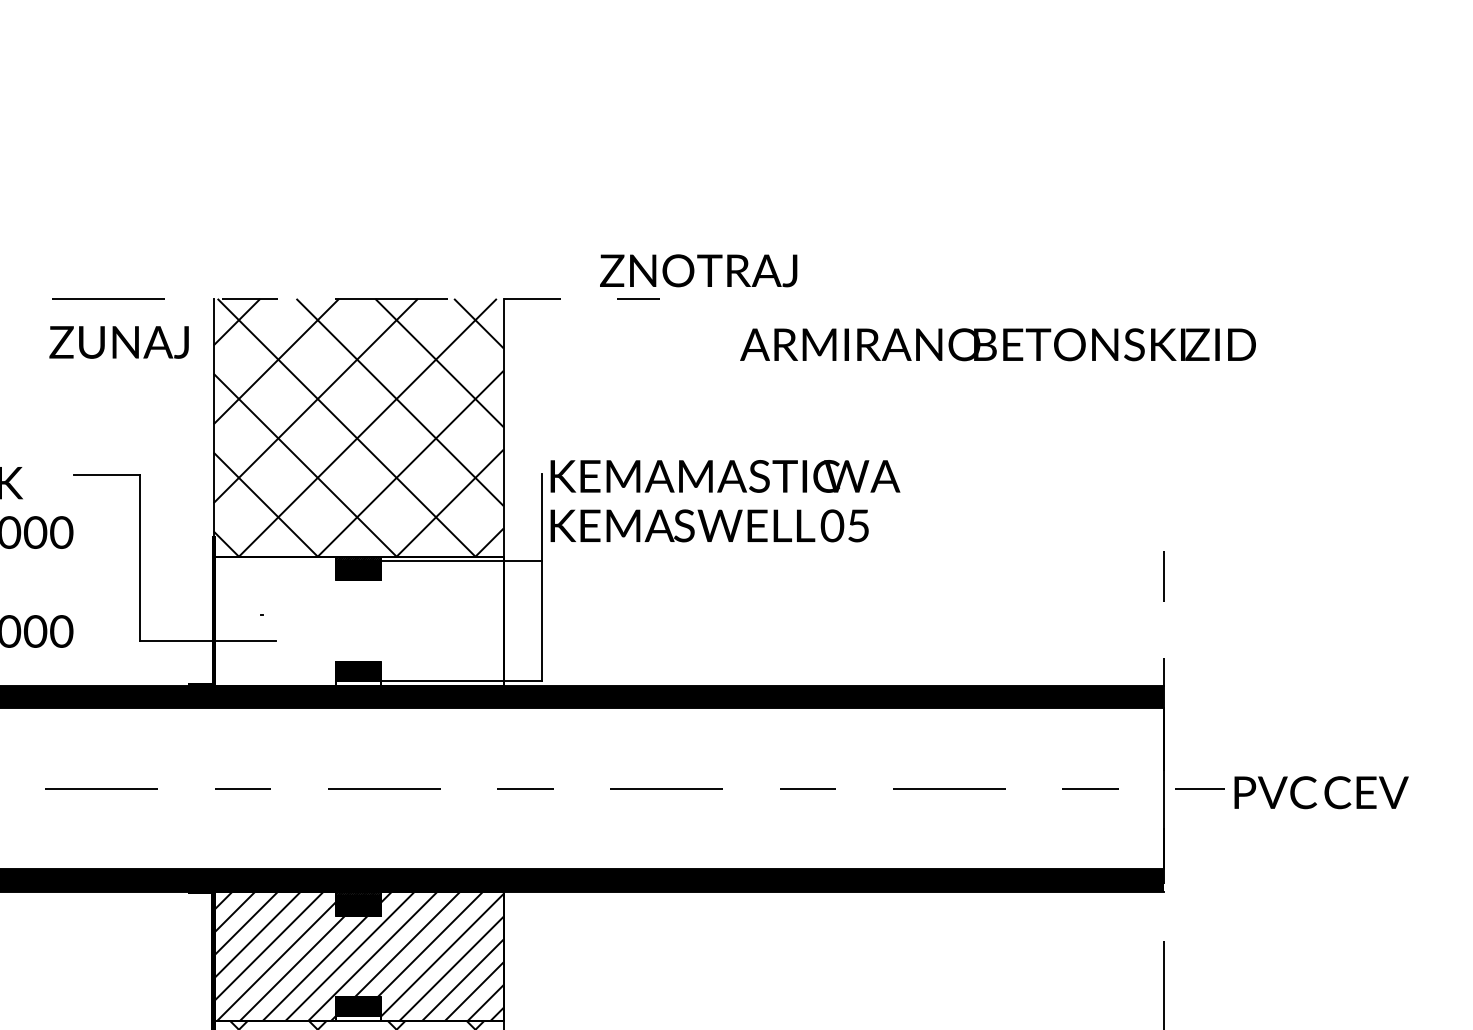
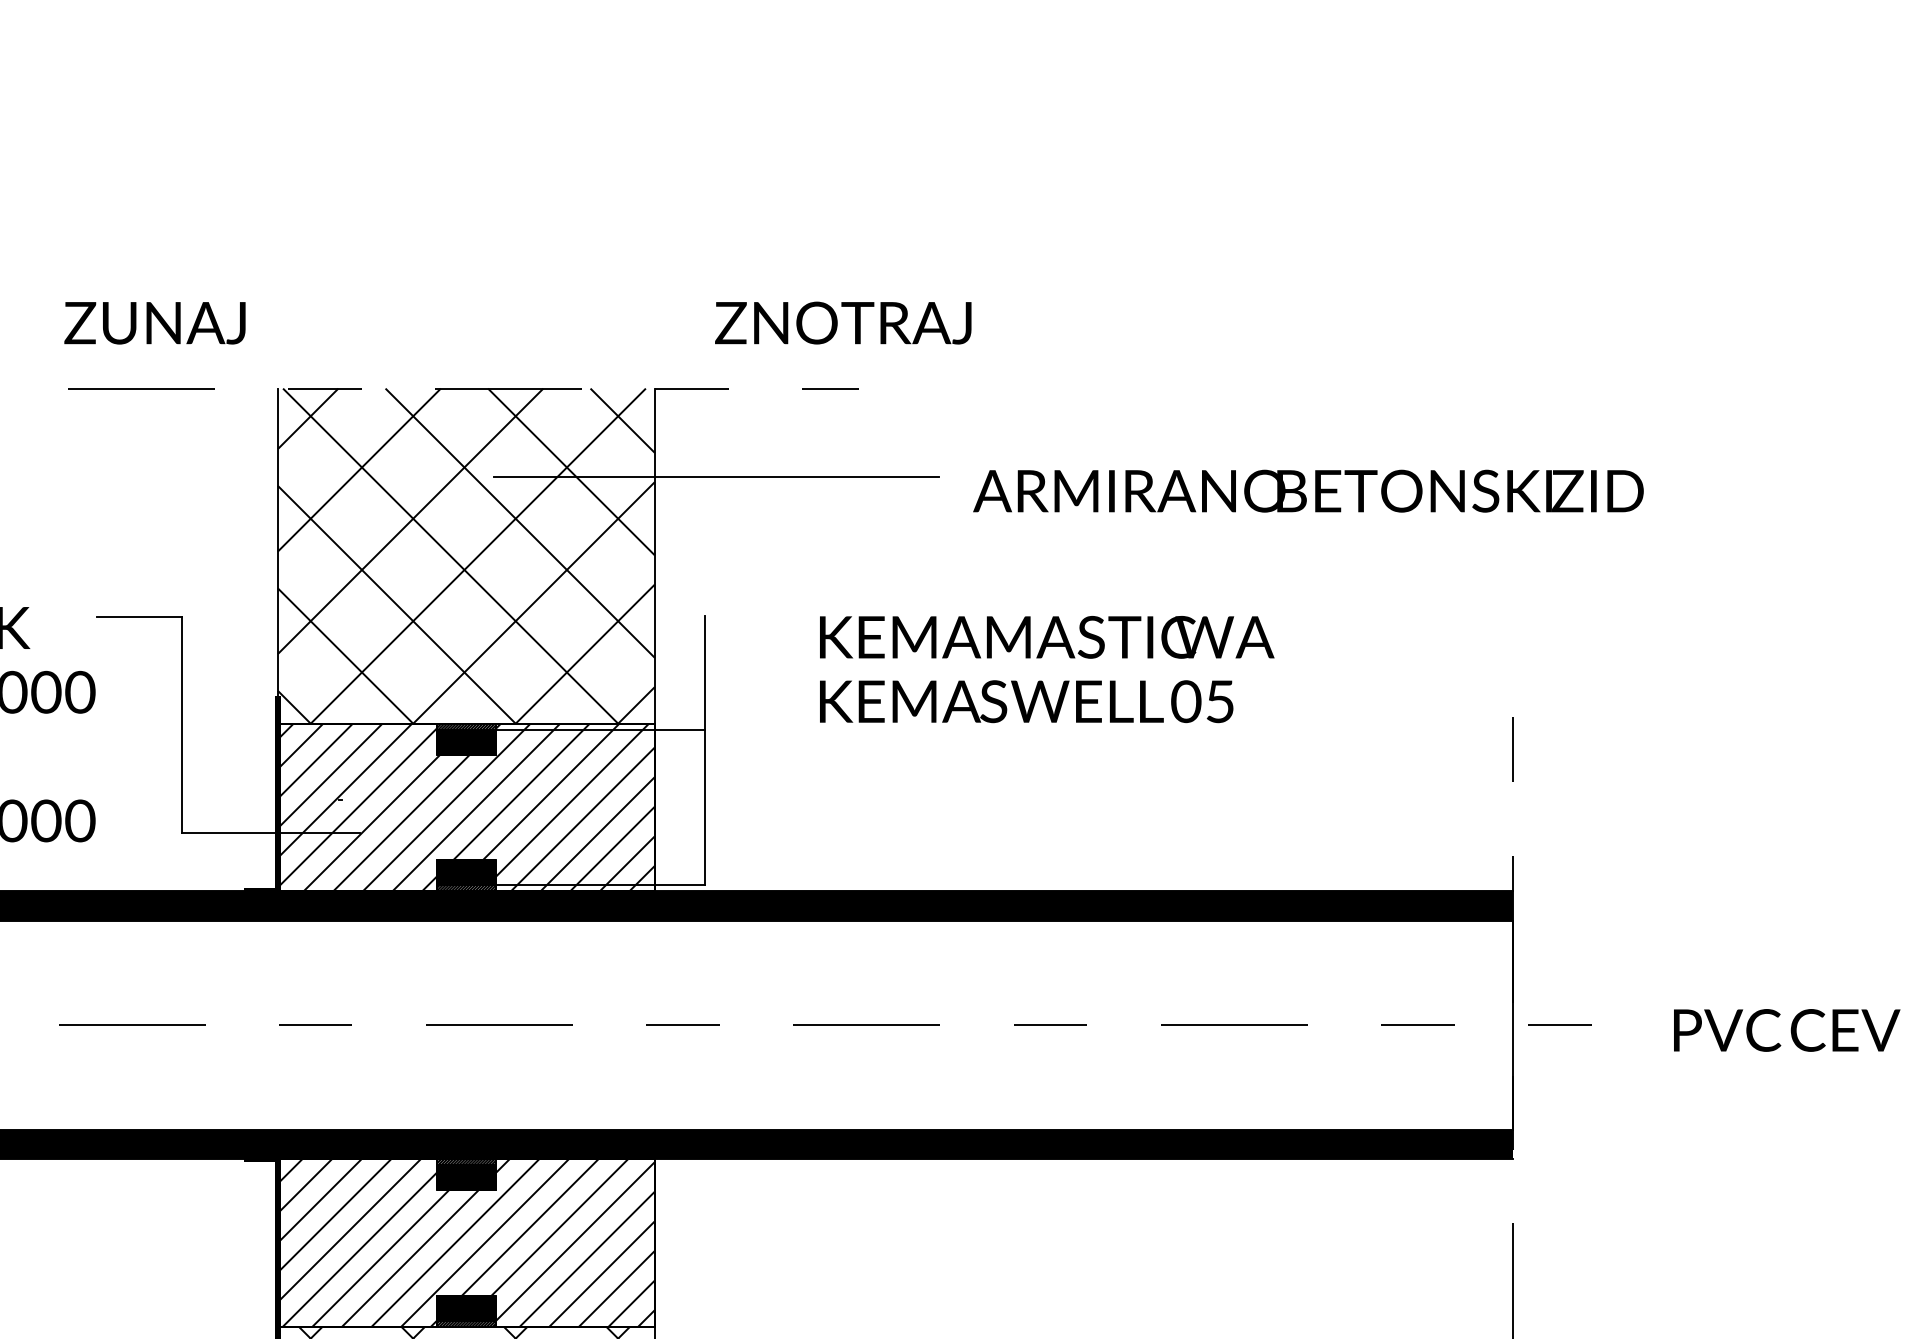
text: (698, 270) -> (843, 322), moved
text: (118, 342) -> (154, 323), moved
text: (998, 344) -> (1308, 490), moved
line: (551, 366) -> (716, 476), added
text: (725, 501) -> (1047, 669), moved
hatch: (358, 621) -> (465, 807), added
hatch: (358, 683) -> (465, 888), added
text: (1321, 792) -> (1787, 1030), moved
hatch: (358, 1018) -> (465, 1323), added

